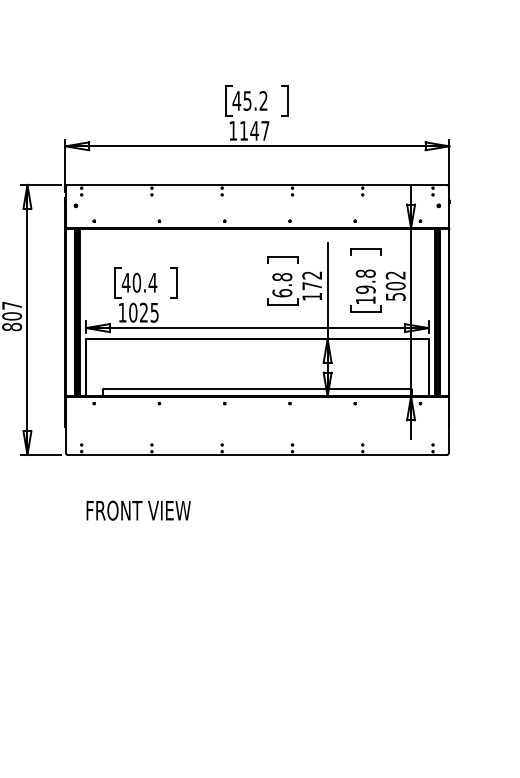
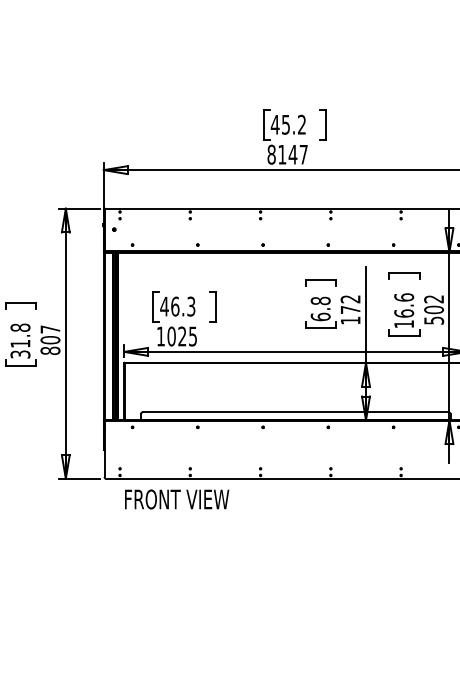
text: (233, 130) -> (271, 154), 1147 -> 8147
text: (365, 281) -> (403, 305), 19.8 -> 16.6
text: (144, 282) -> (182, 306), 40.4 -> 46.3
text: (138, 510) -> (176, 499), moved

